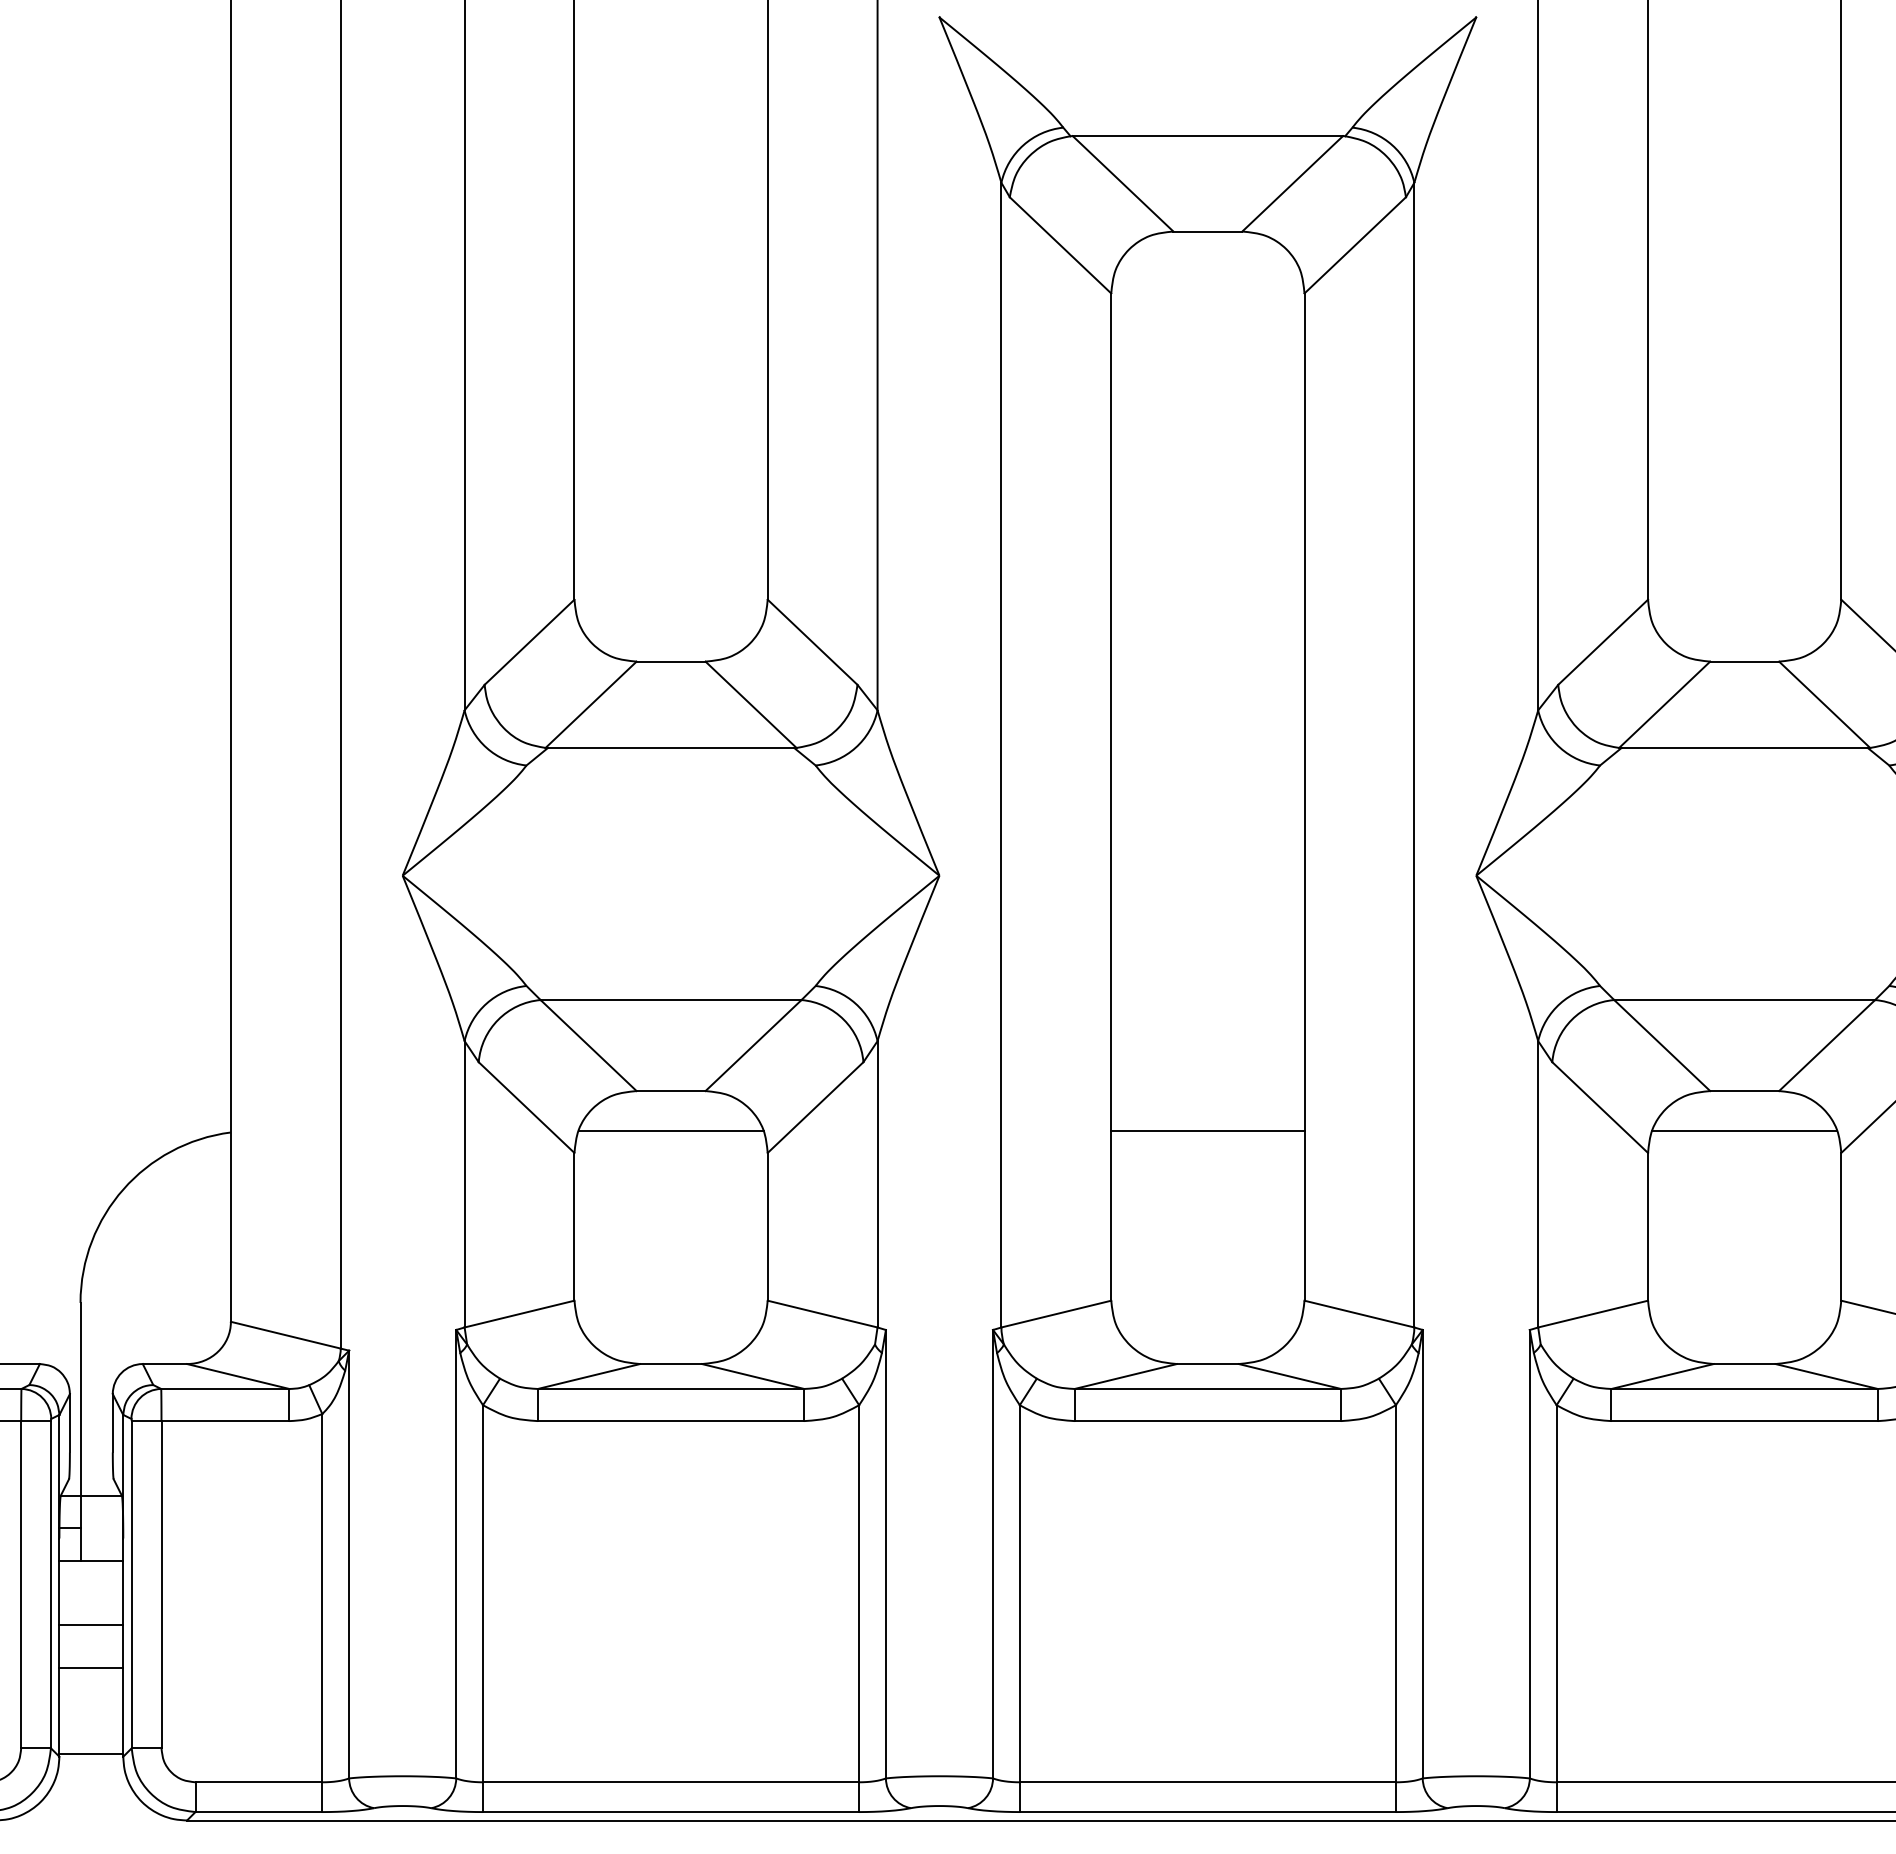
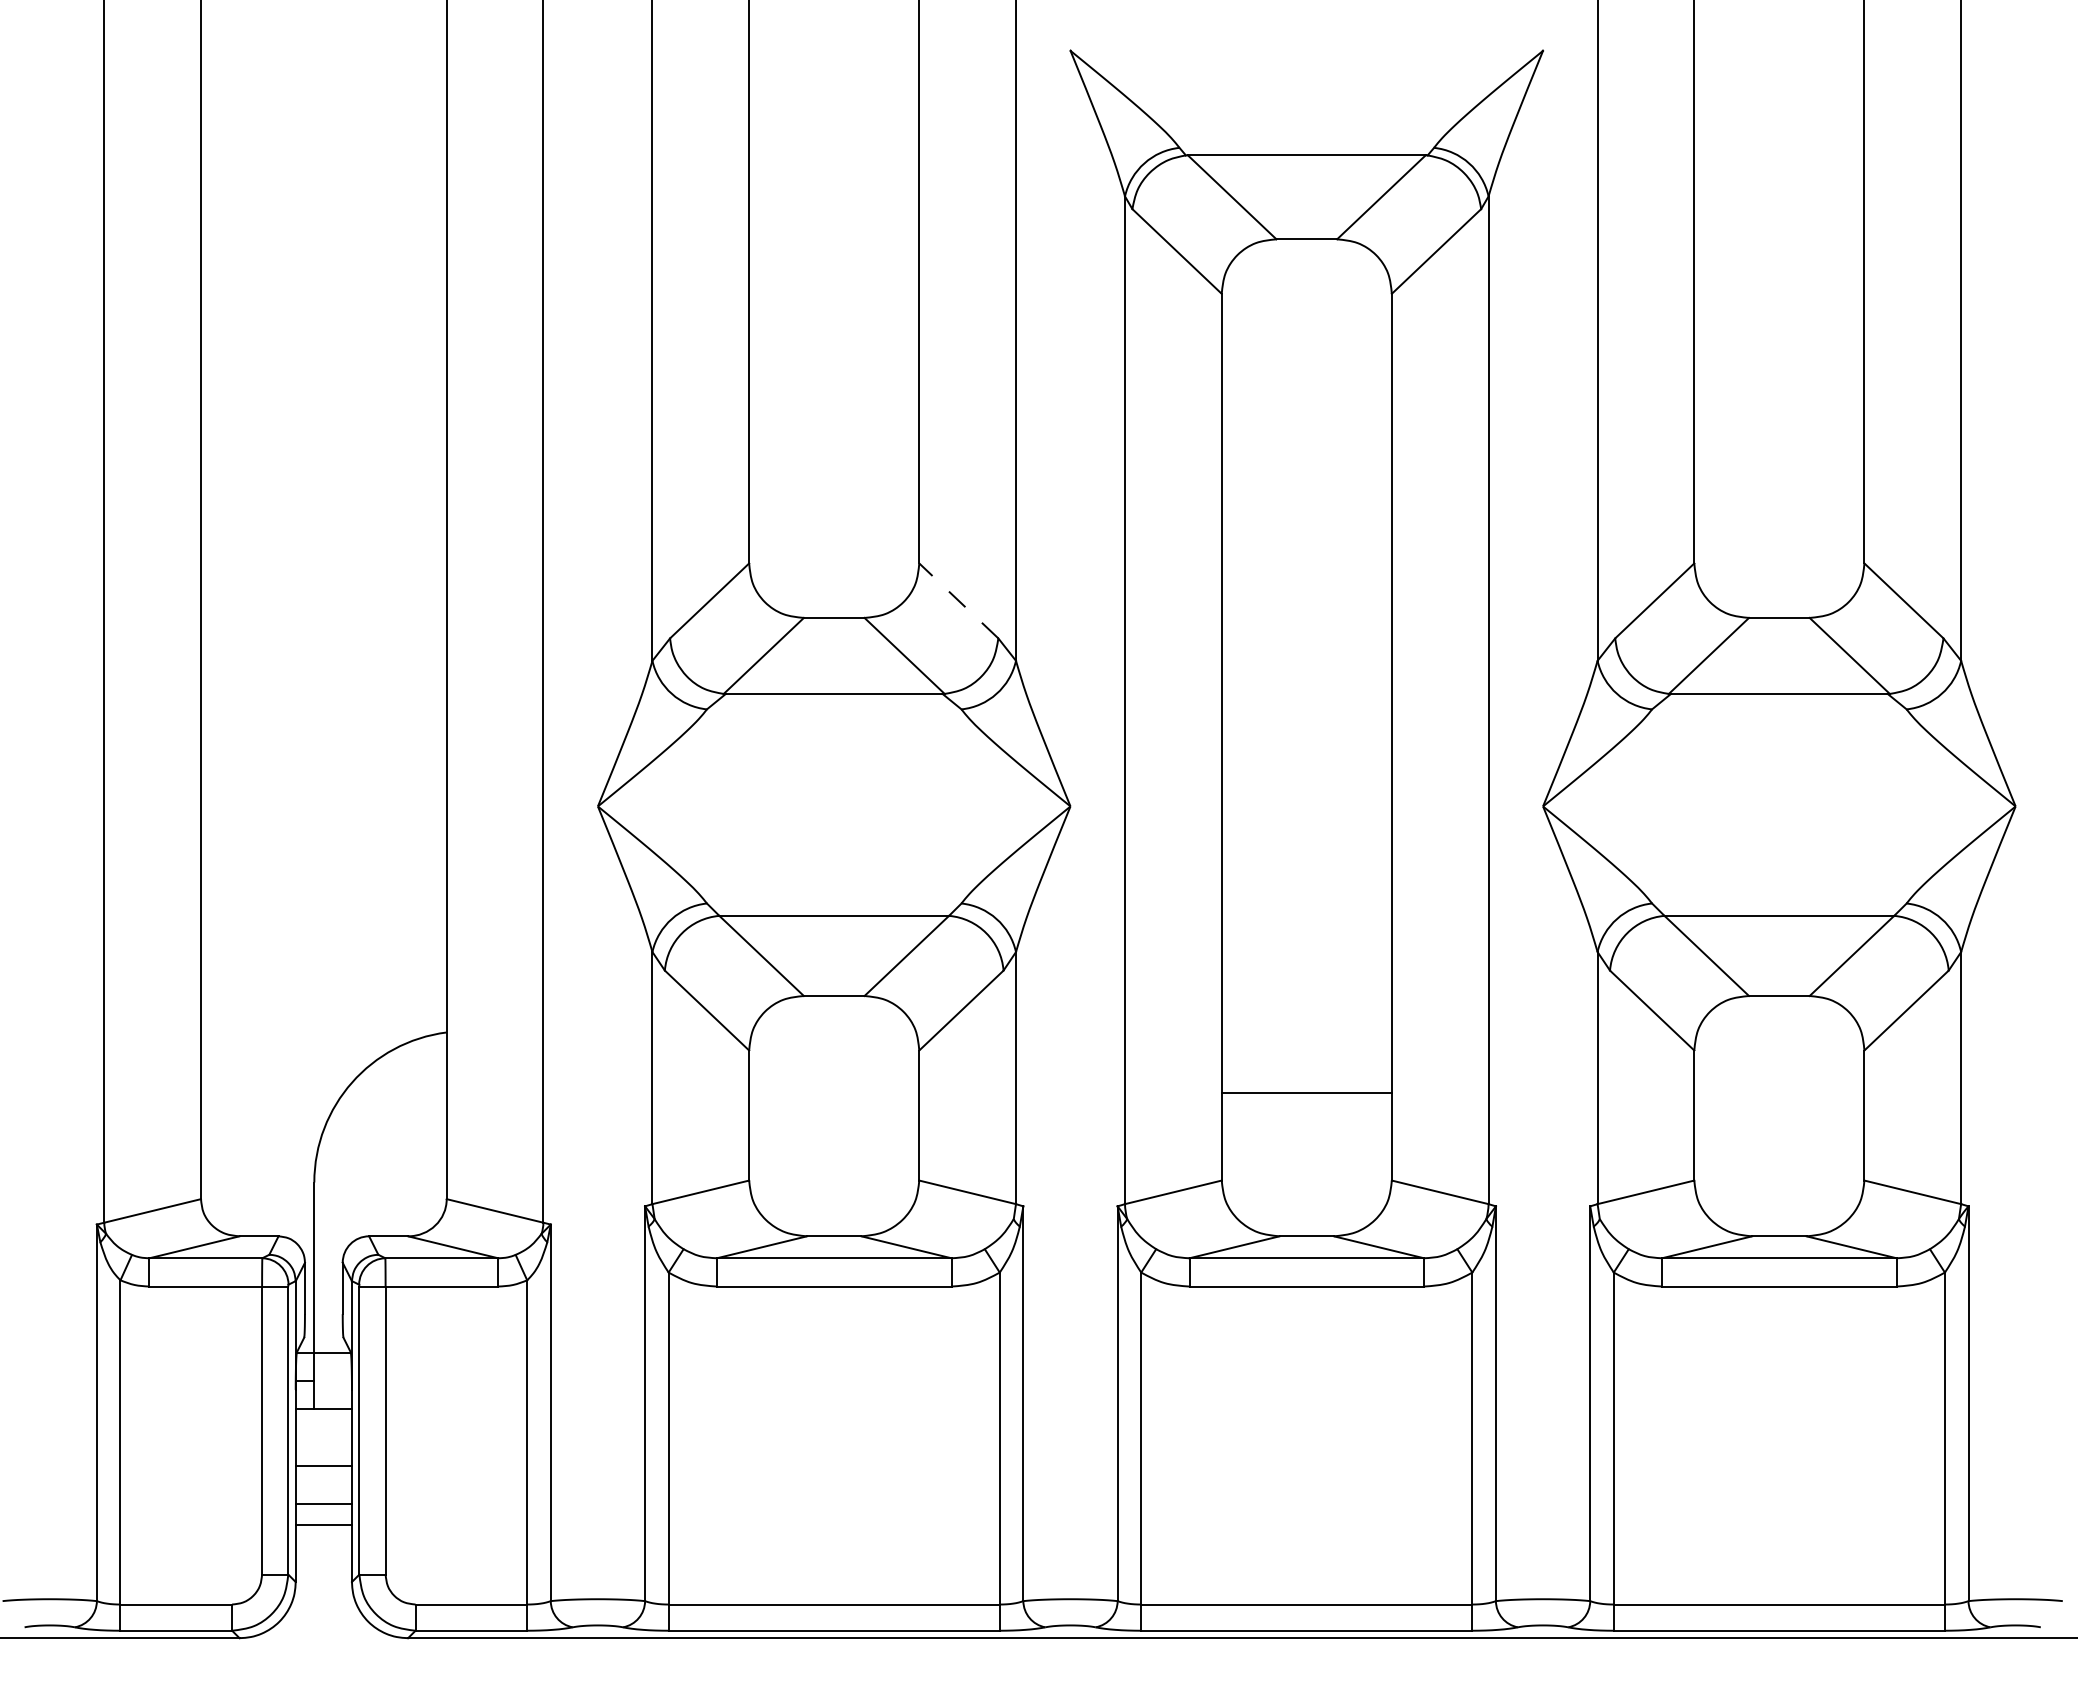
line: (812, 641) -> (958, 600), solid -> dashed
line: (670, 1131) -> (833, 1031), removed
line: (1207, 1131) -> (1306, 1093), moved
line: (1743, 1131) -> (1778, 1031), removed
line: (90, 1753) -> (323, 1525), moved

